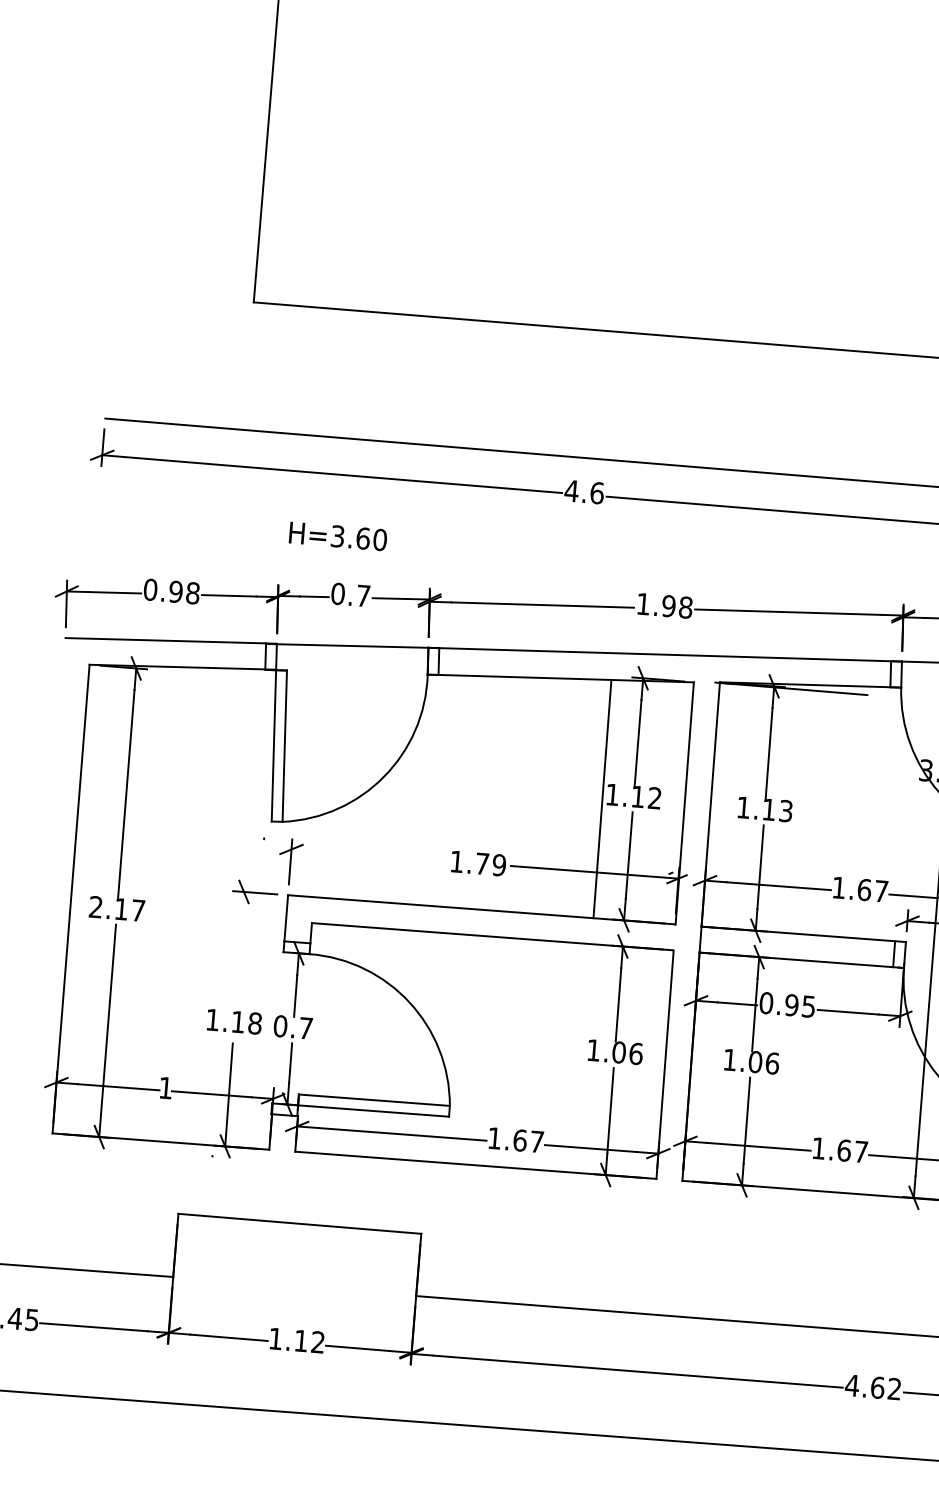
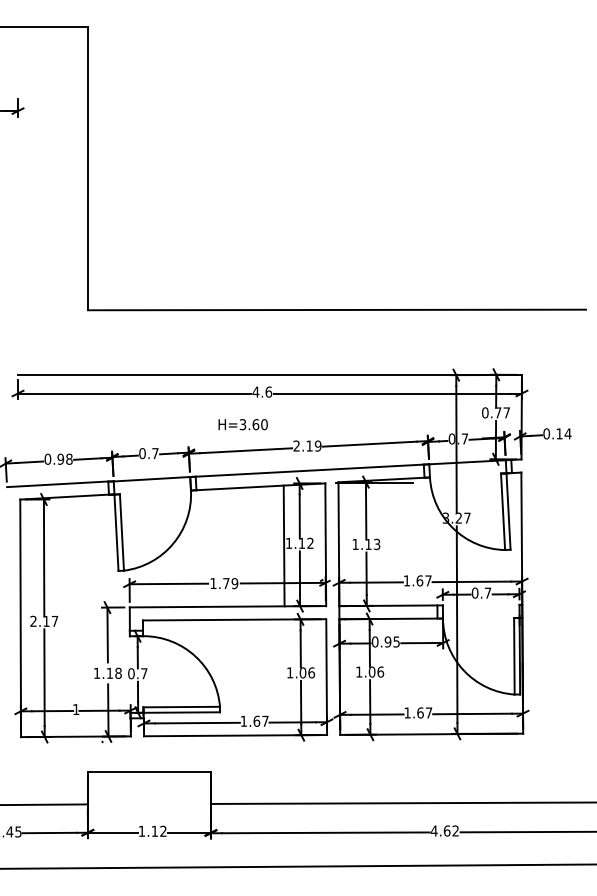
text: (336, 536) -> (242, 424), moved
text: (664, 604) -> (307, 445), 1.98 -> 2.19
line: (368, 854) -> (168, 583), added
line: (239, 945) -> (107, 634), added

